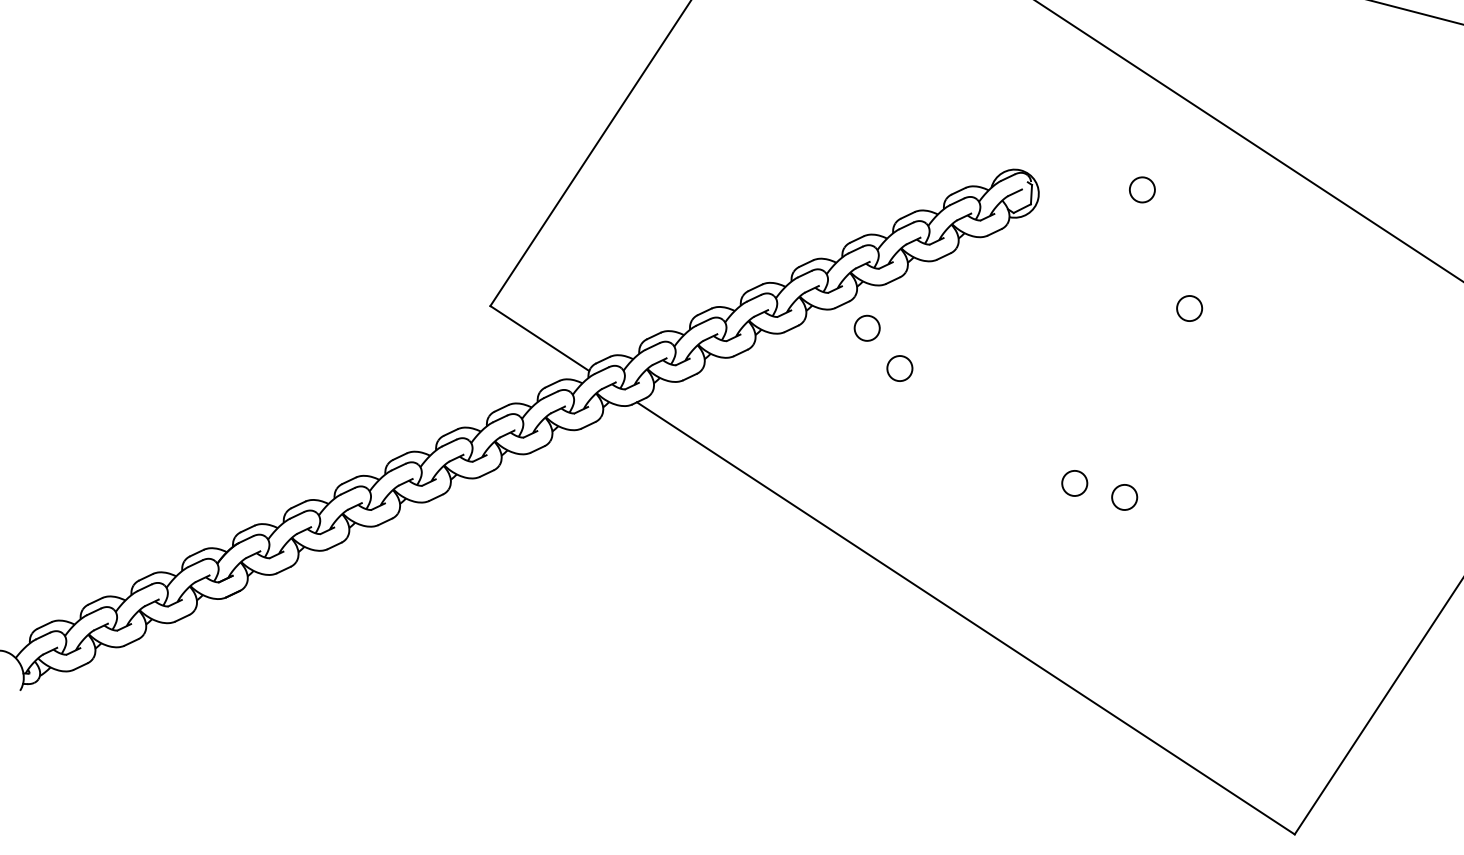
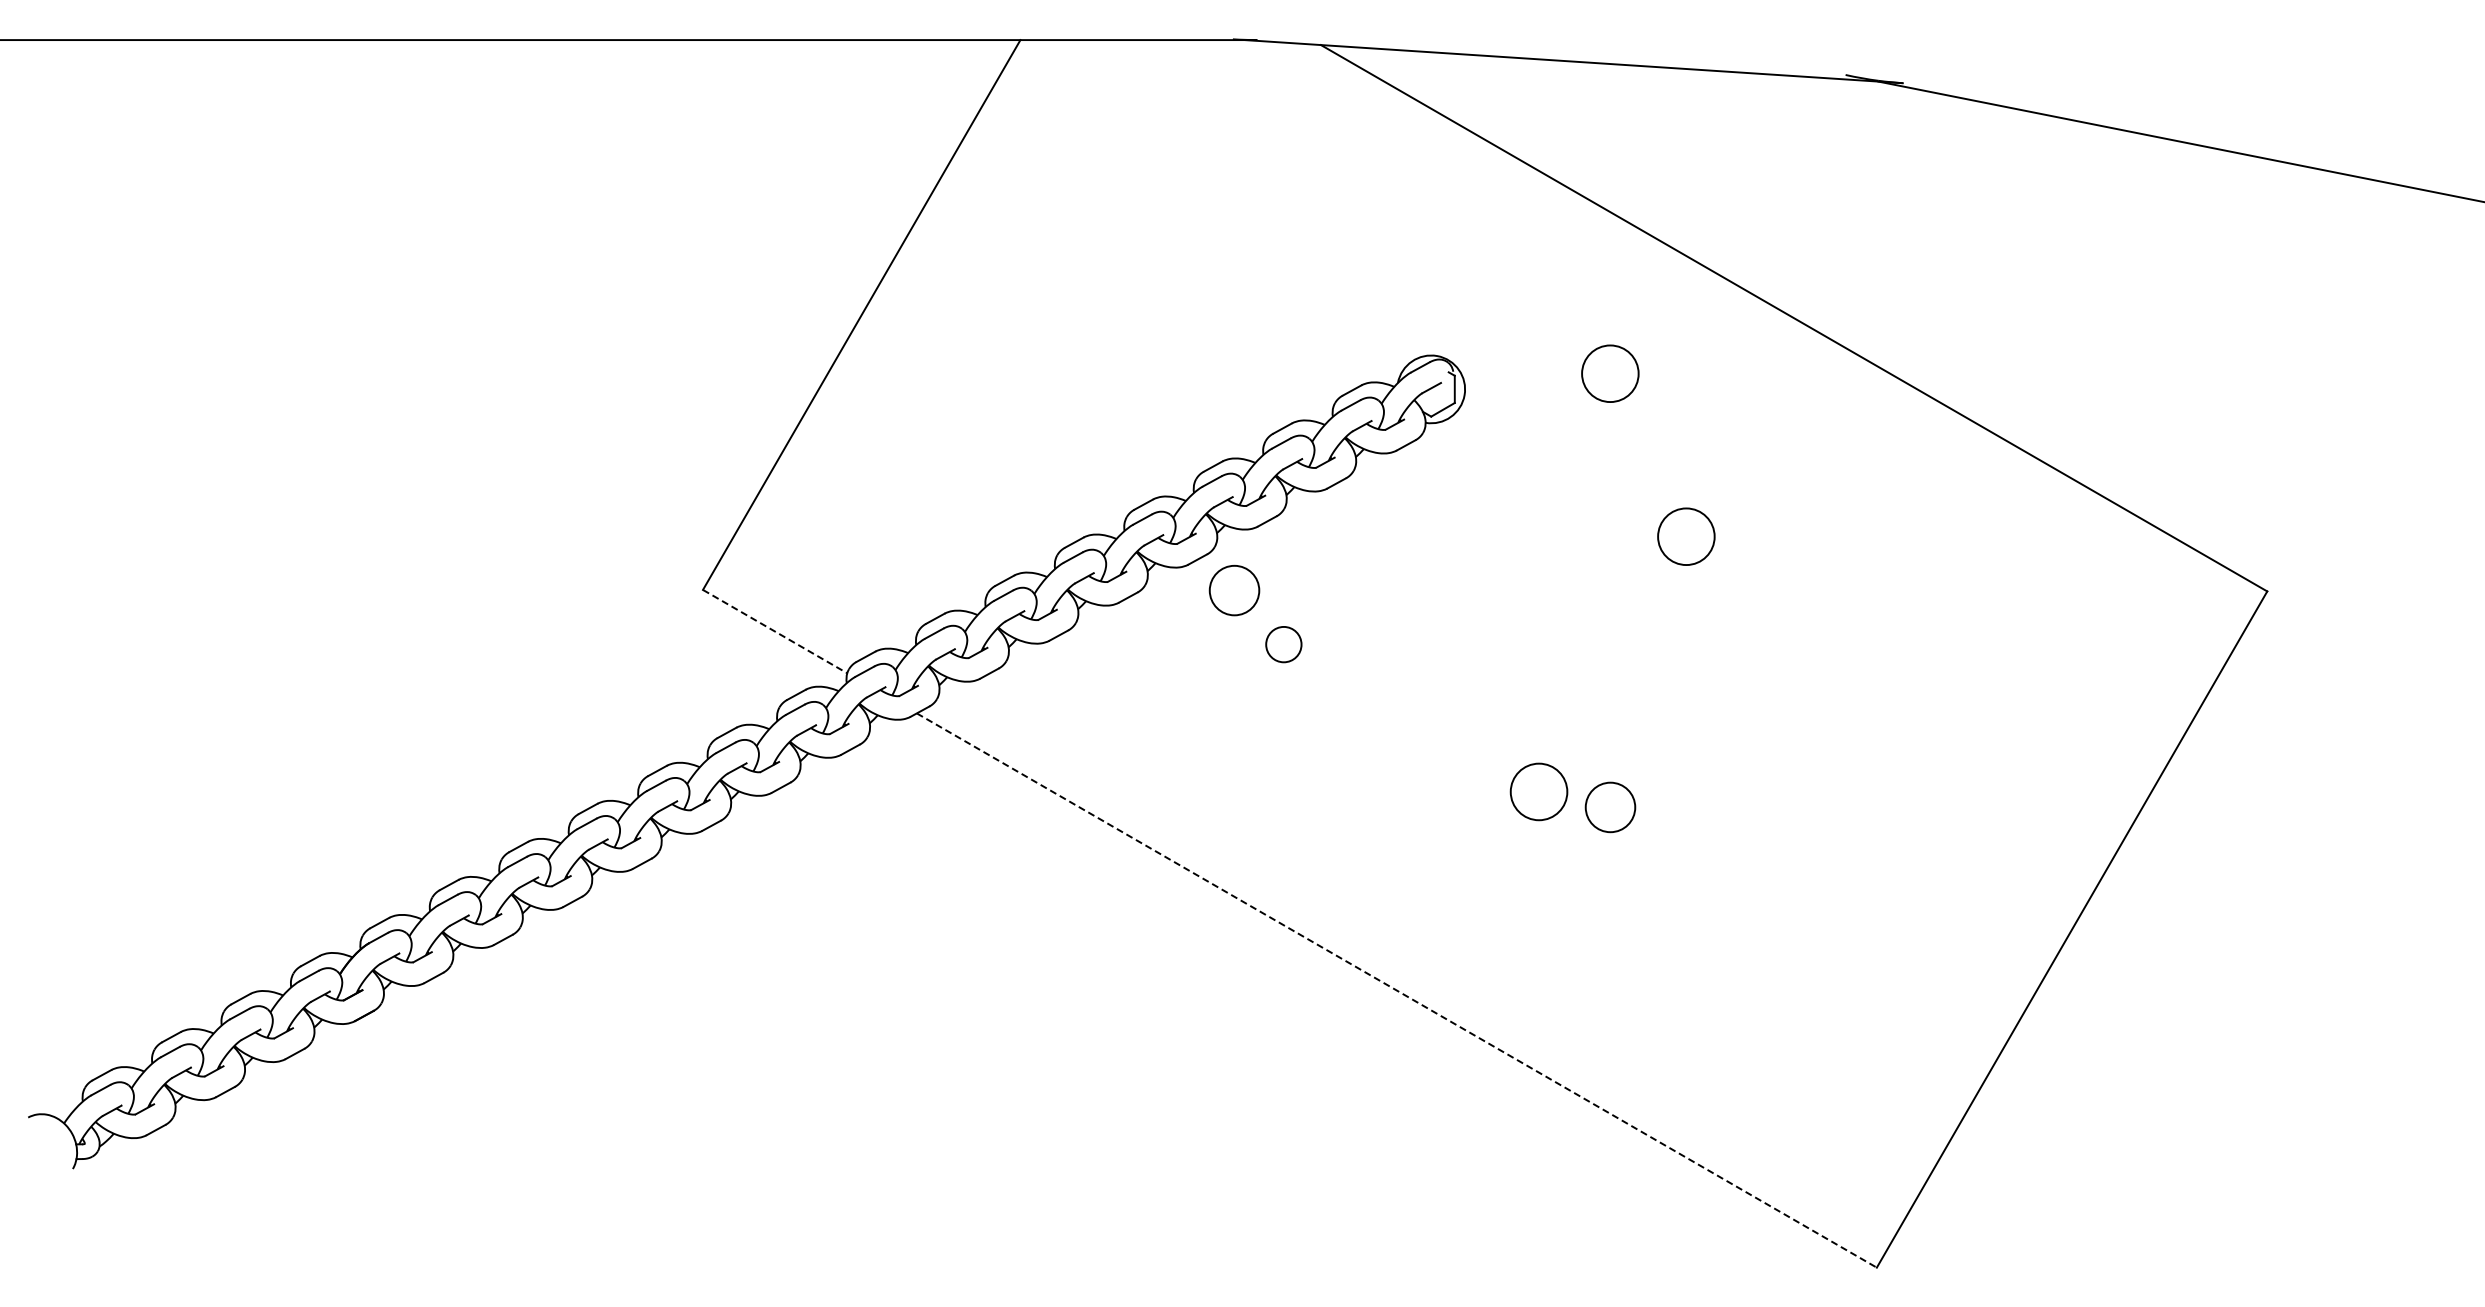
circle: (1142, 189) -> (1610, 373), size x1.6
circle: (1189, 308) -> (1686, 536), size x1.6
circle: (867, 328) -> (1234, 590), size x1.4
line: (540, 338) -> (775, 631), solid -> dashed
circle: (1074, 483) -> (1538, 791), size x1.6
circle: (1124, 497) -> (1609, 807), size x1.4
line: (966, 618) -> (1397, 990), solid -> dashed

